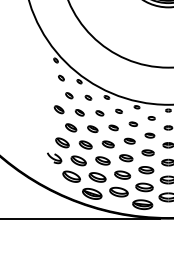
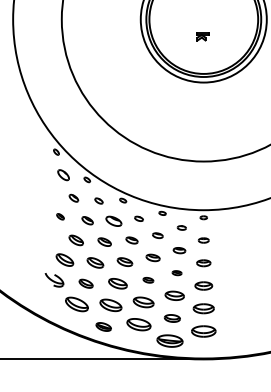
part: (61, 78) -> (63, 175), size x1.6
part: (59, 109) -> (60, 216), size x0.6
part: (99, 113) -> (113, 221), size x1.6
part: (147, 152) -> (176, 272), size x0.6
part: (126, 158) -> (148, 280), size x0.6
part: (78, 160) -> (85, 283), size x0.7
part: (144, 187) -> (172, 318), size x0.7
part: (91, 193) -> (103, 326), size x0.6

